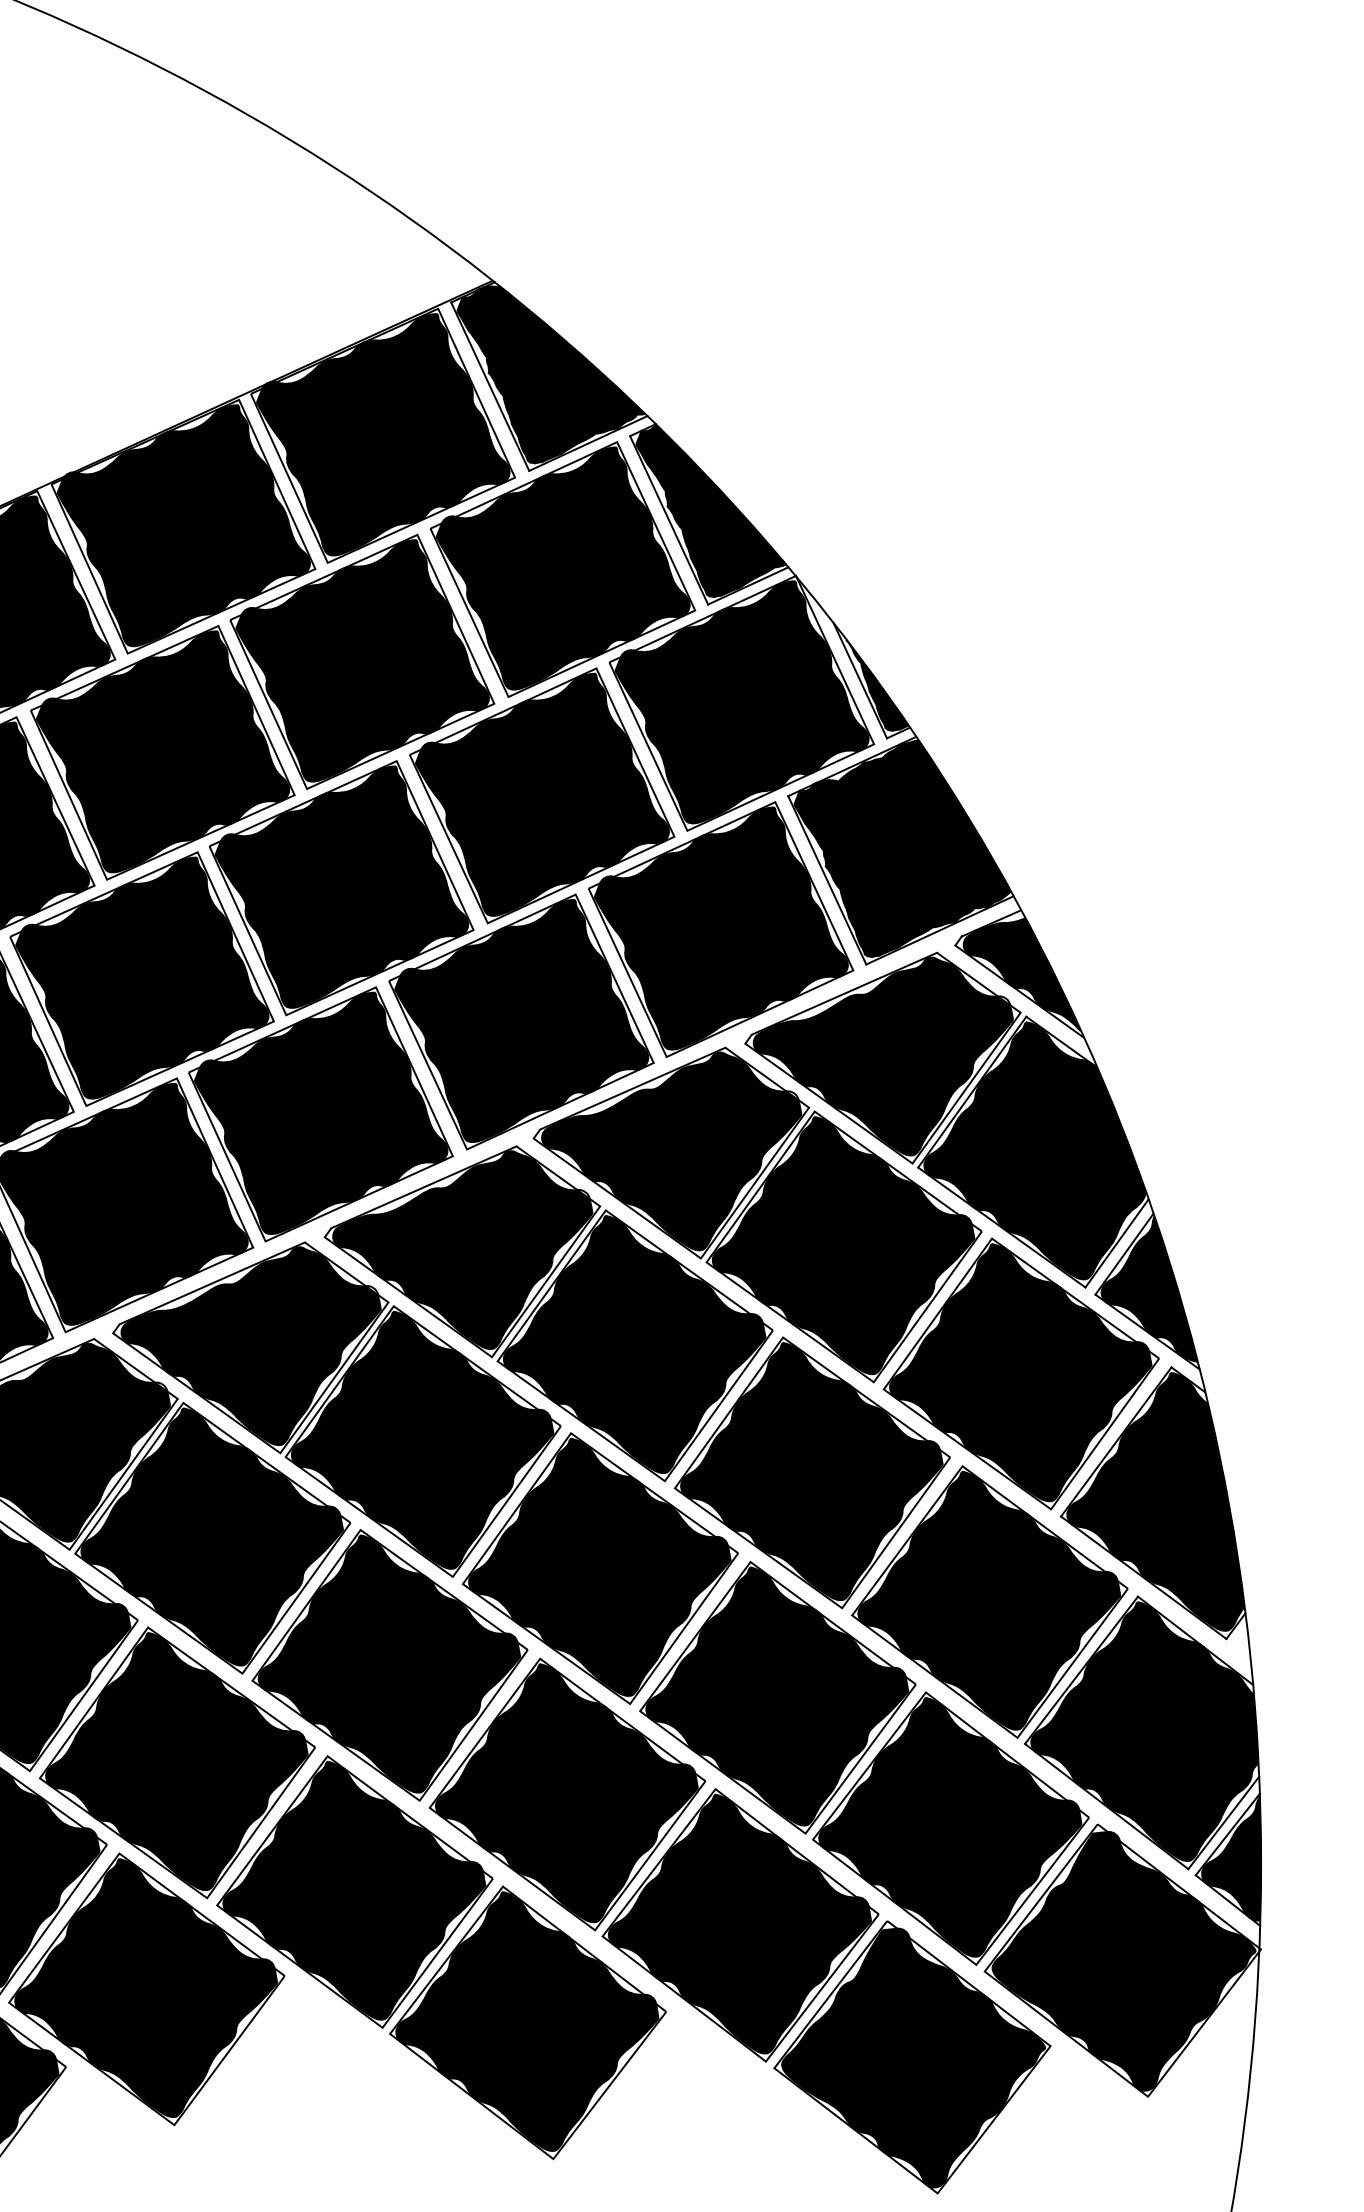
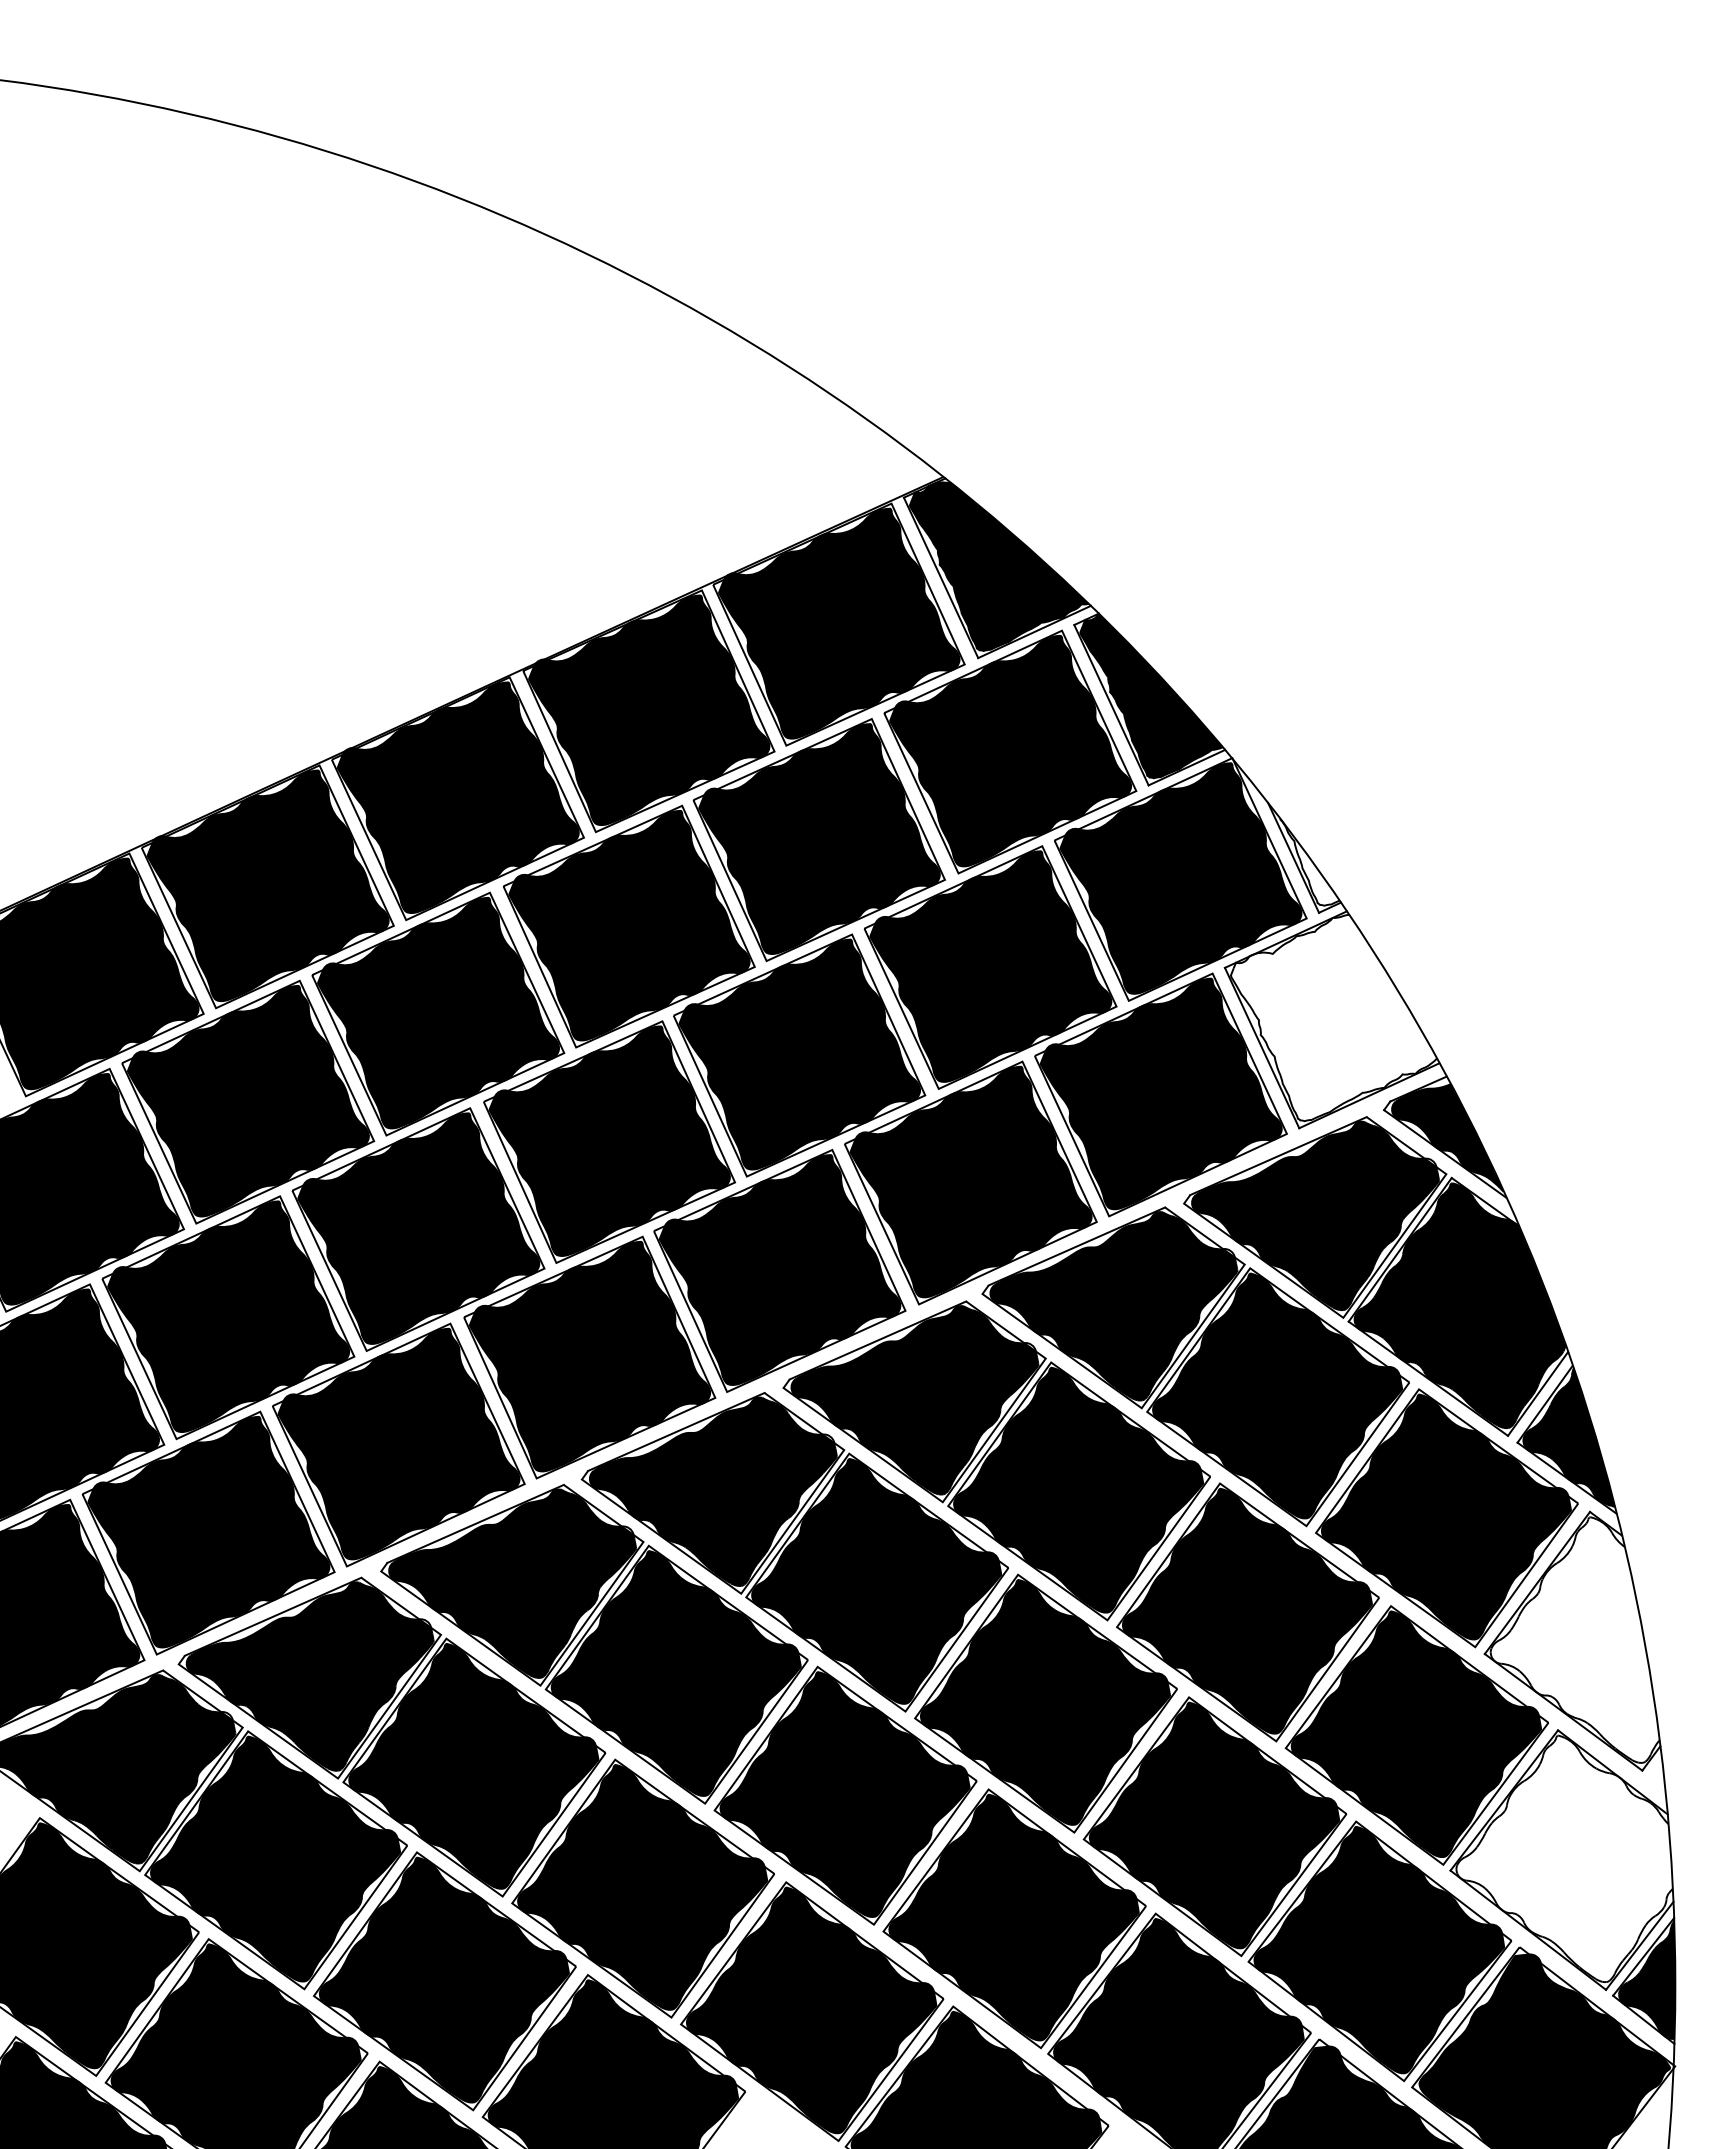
fill: (877, 685) -> (1309, 862), removed
fill: (902, 848) -> (1333, 1017), removed
fill: (1155, 1501) -> (1574, 1639), removed
fill: (1144, 1731) -> (1564, 1858), removed

